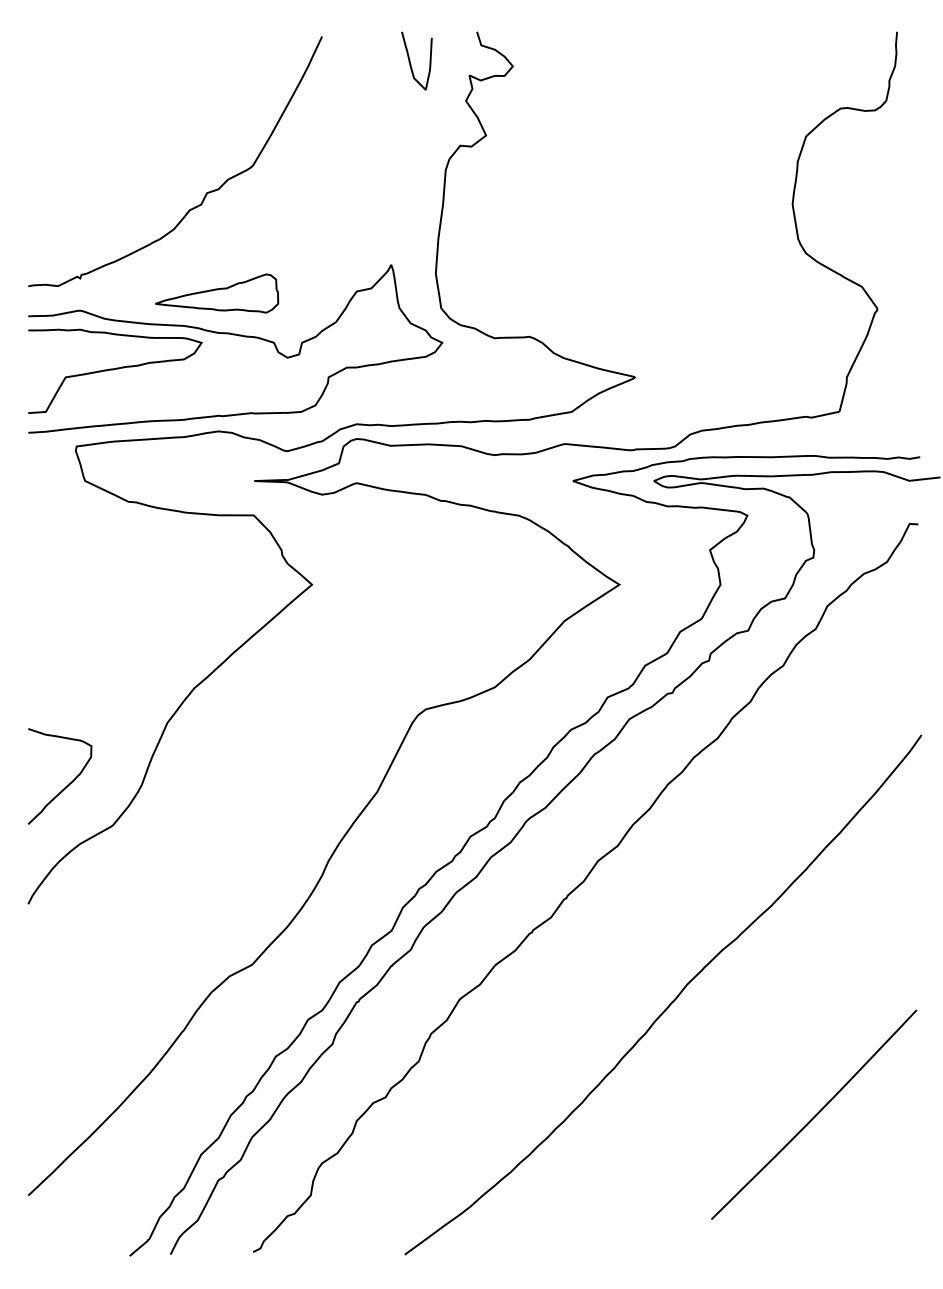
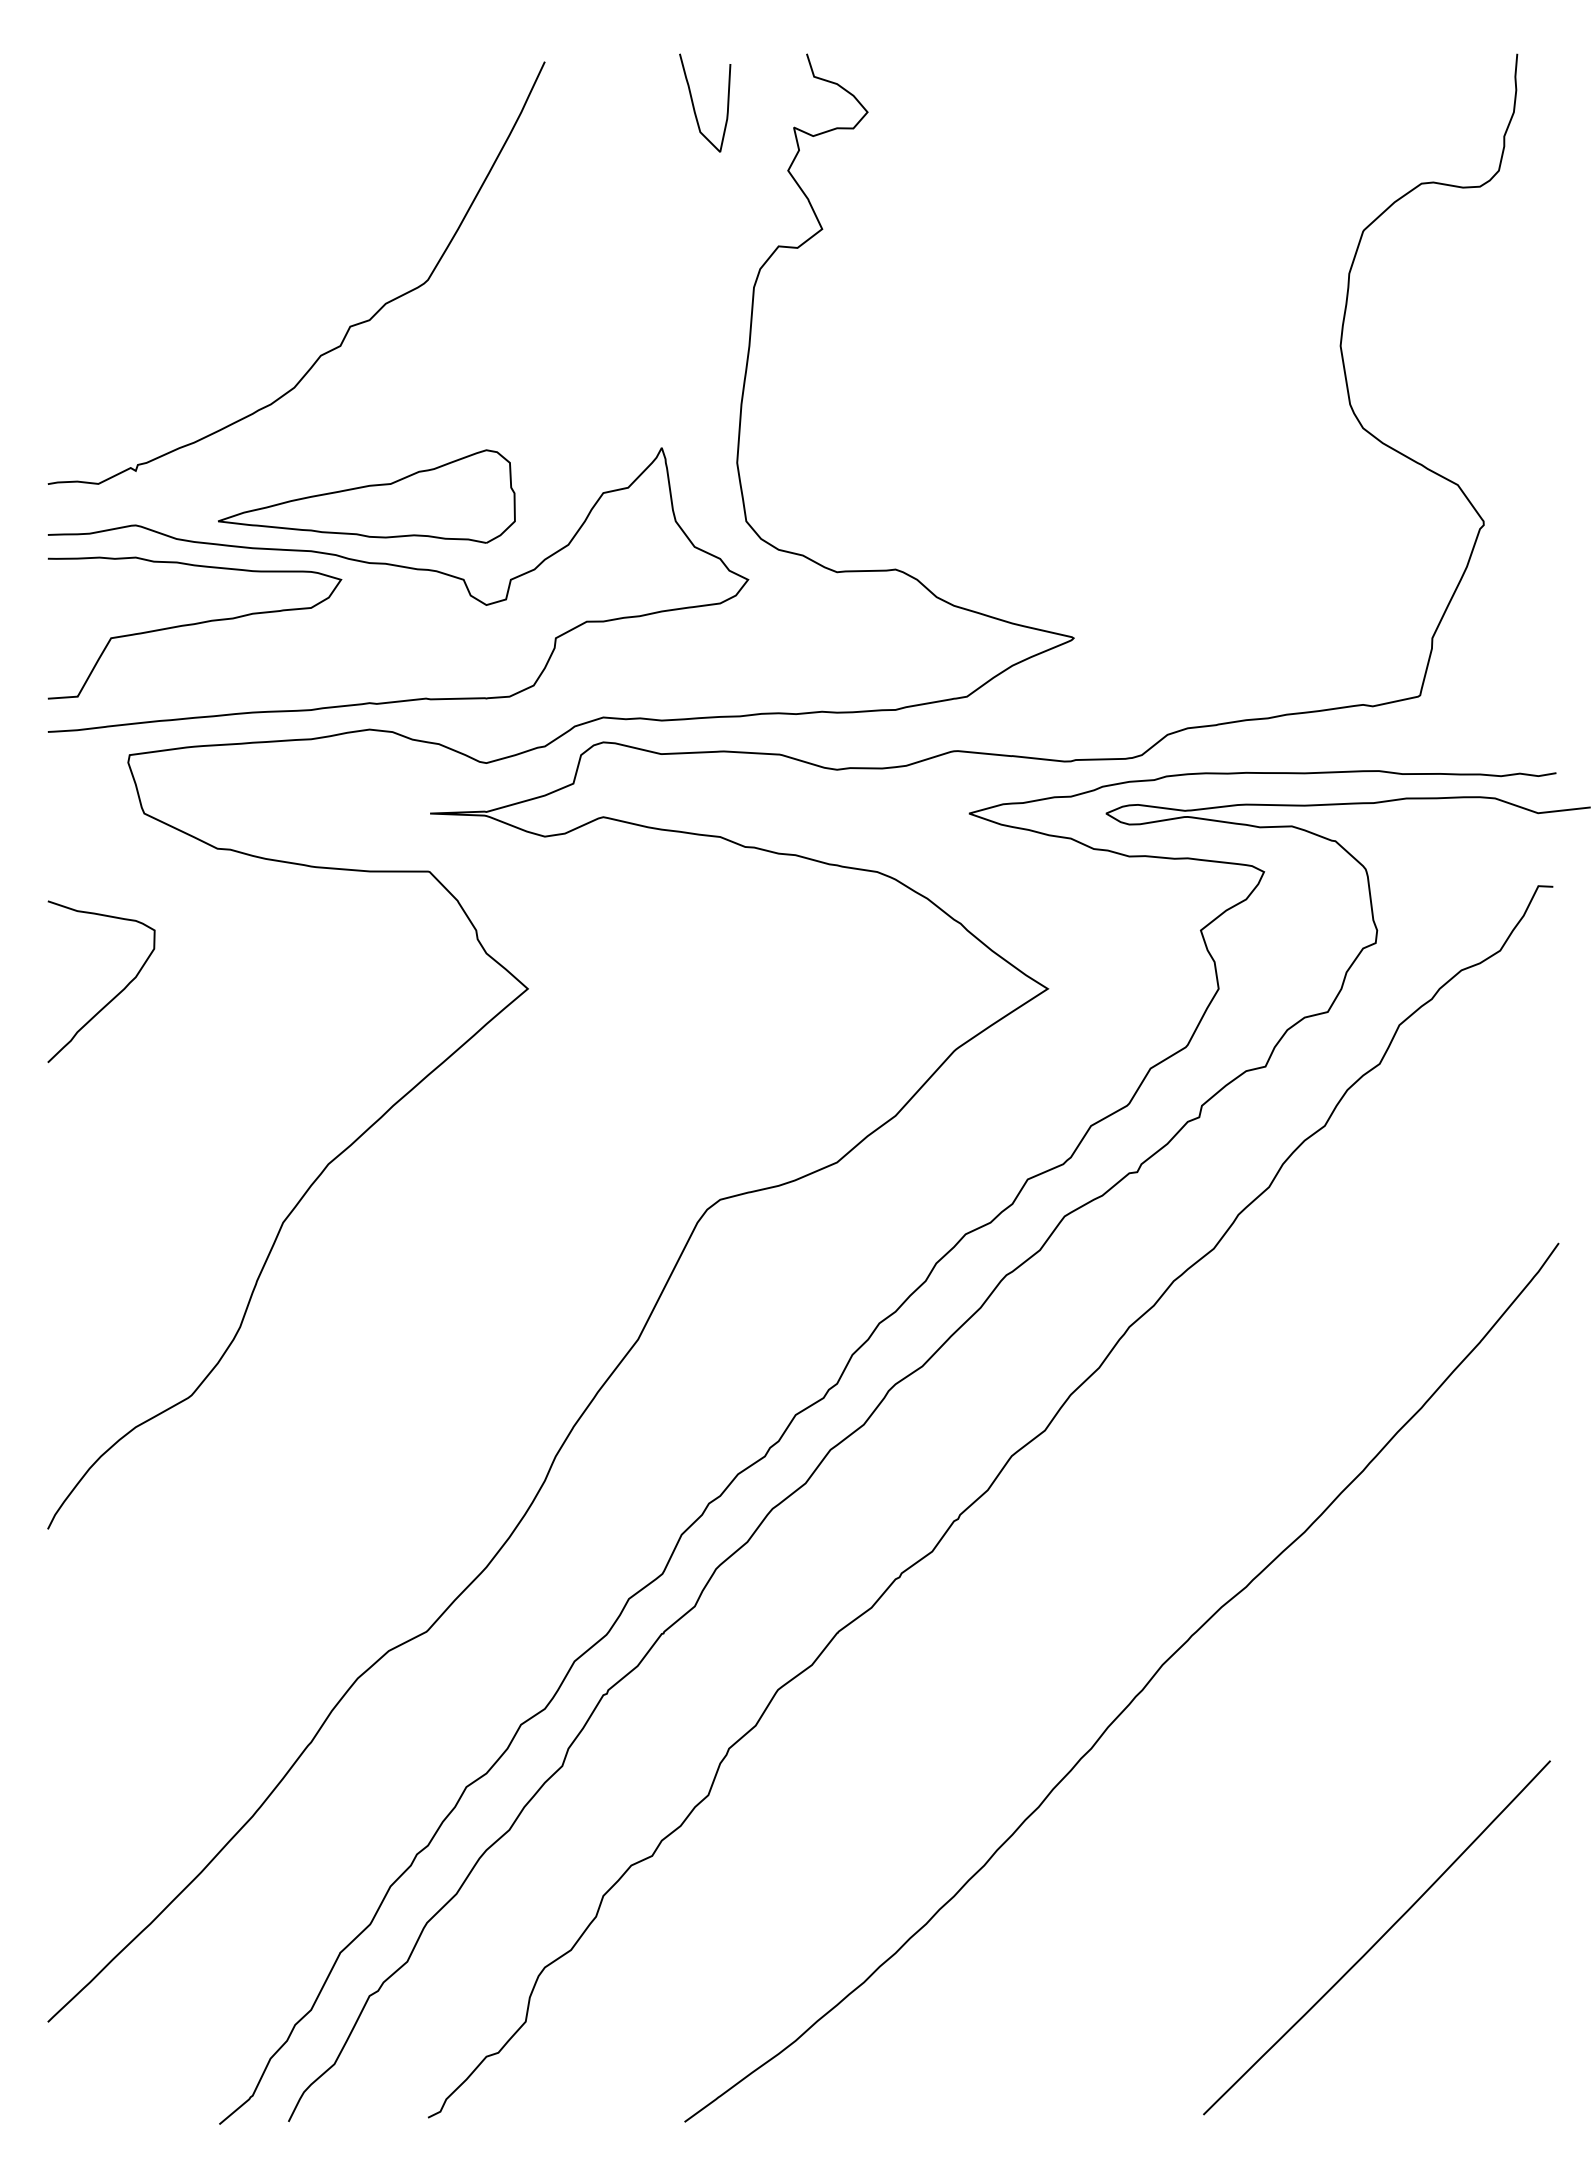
part: (216, 293) -> (366, 496), size x1.43
curve: (67, 784) -> (114, 995), moved
curve: (815, 1114) -> (1379, 1937), moved

